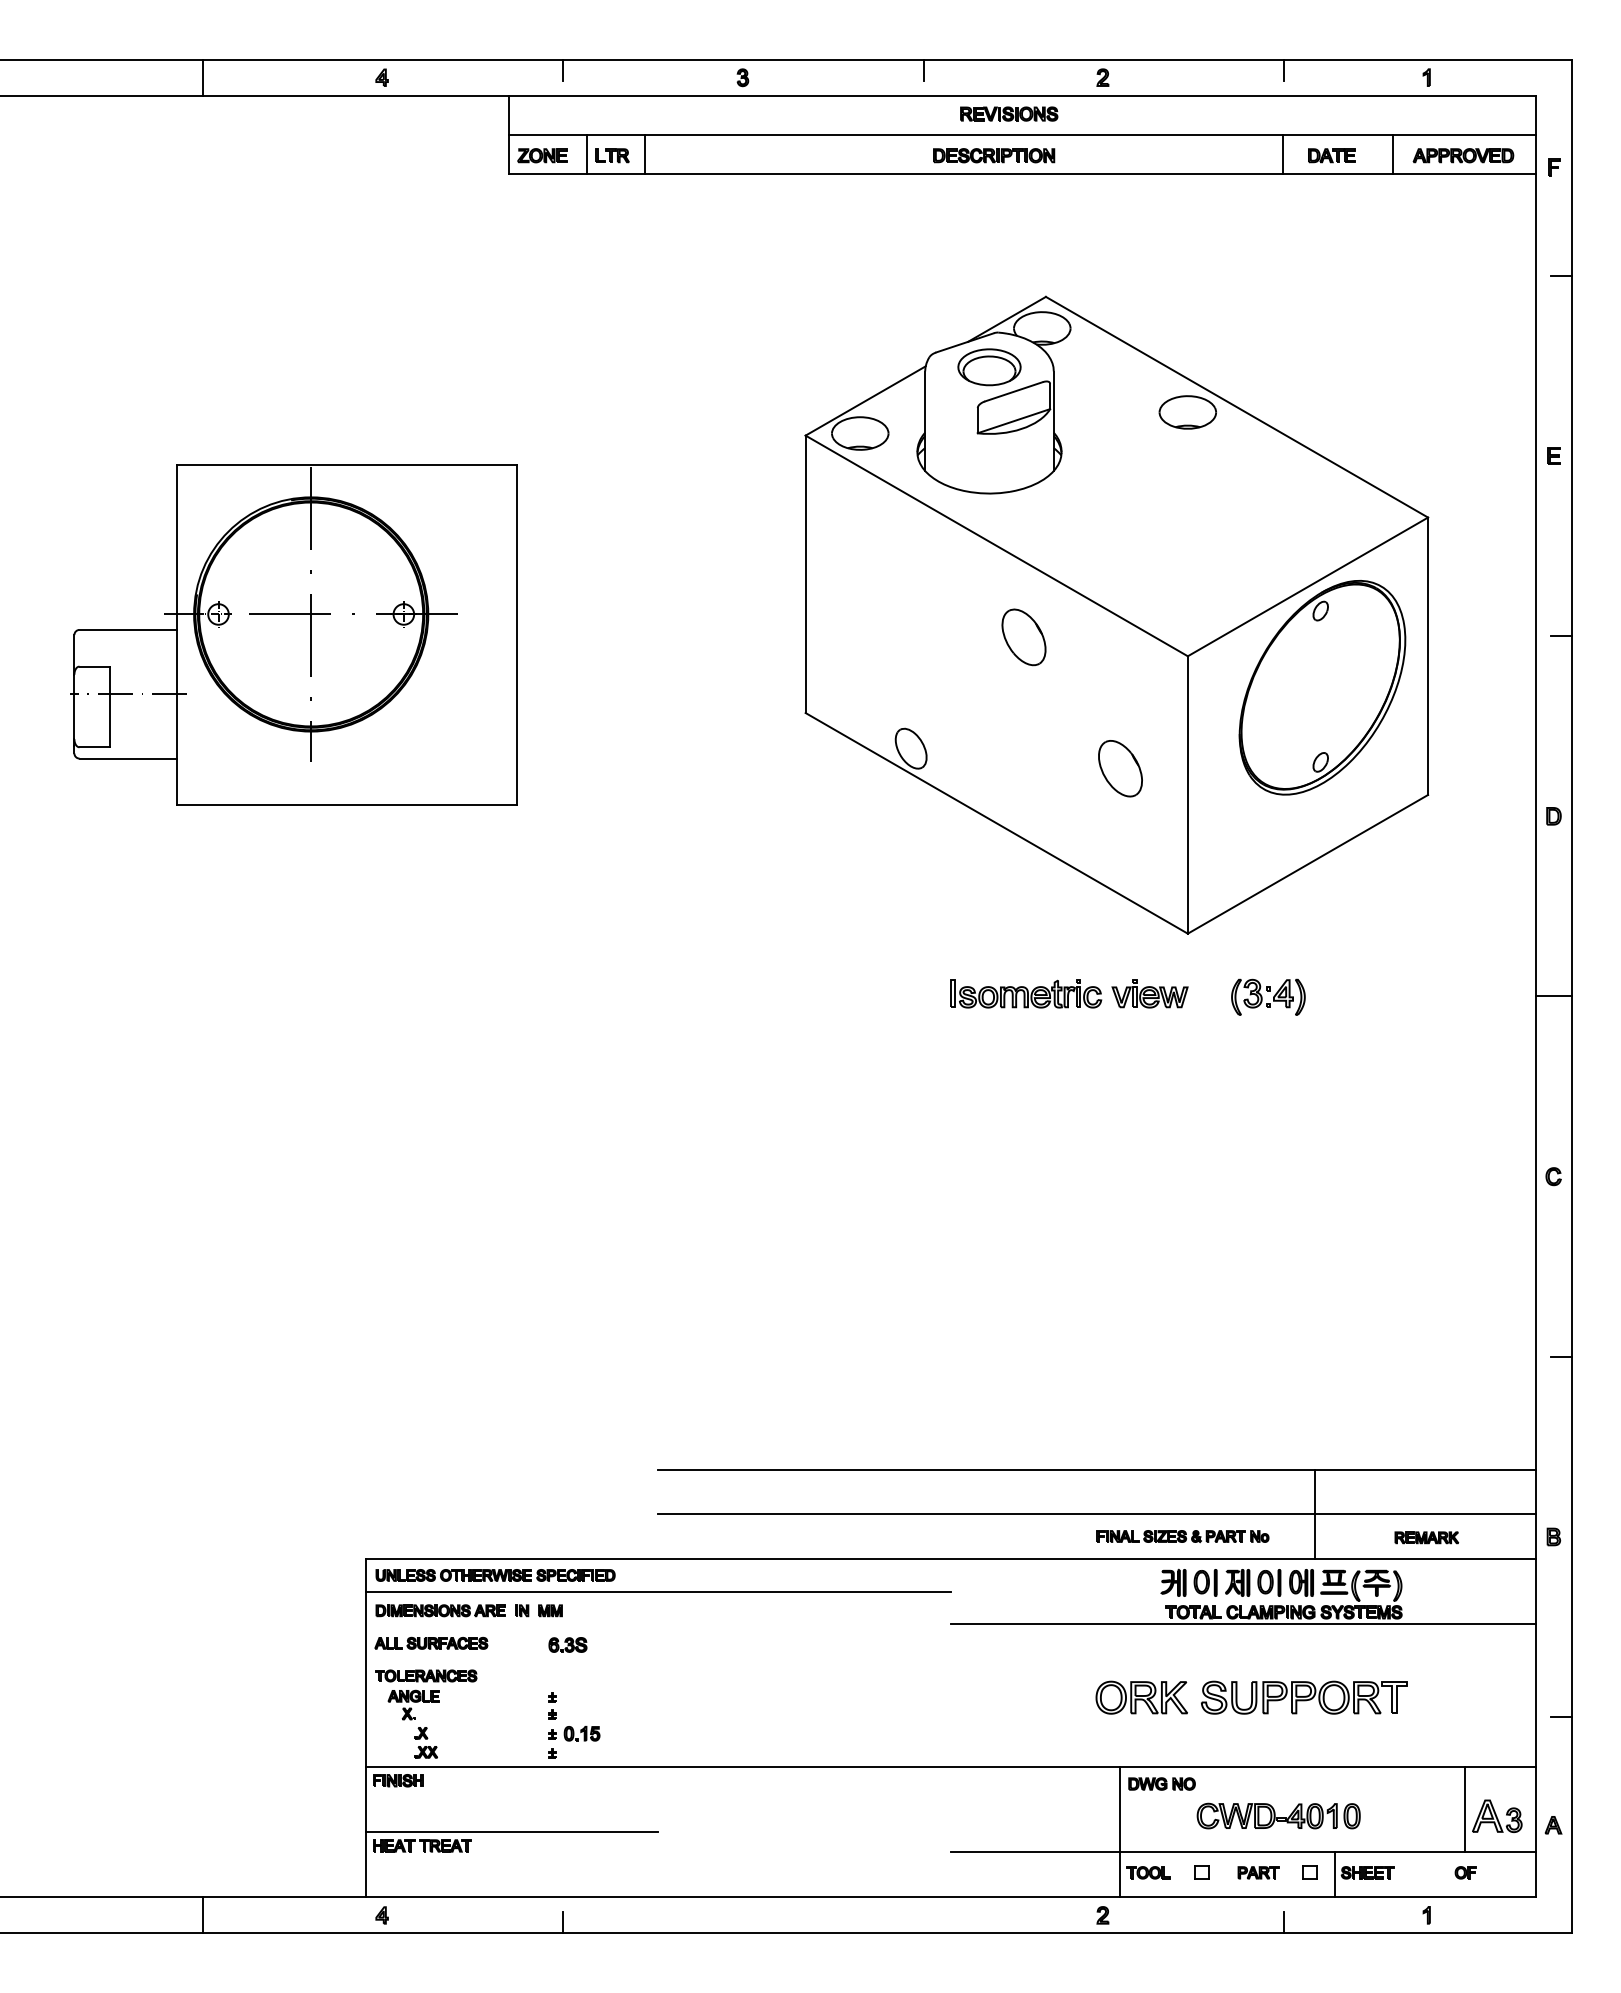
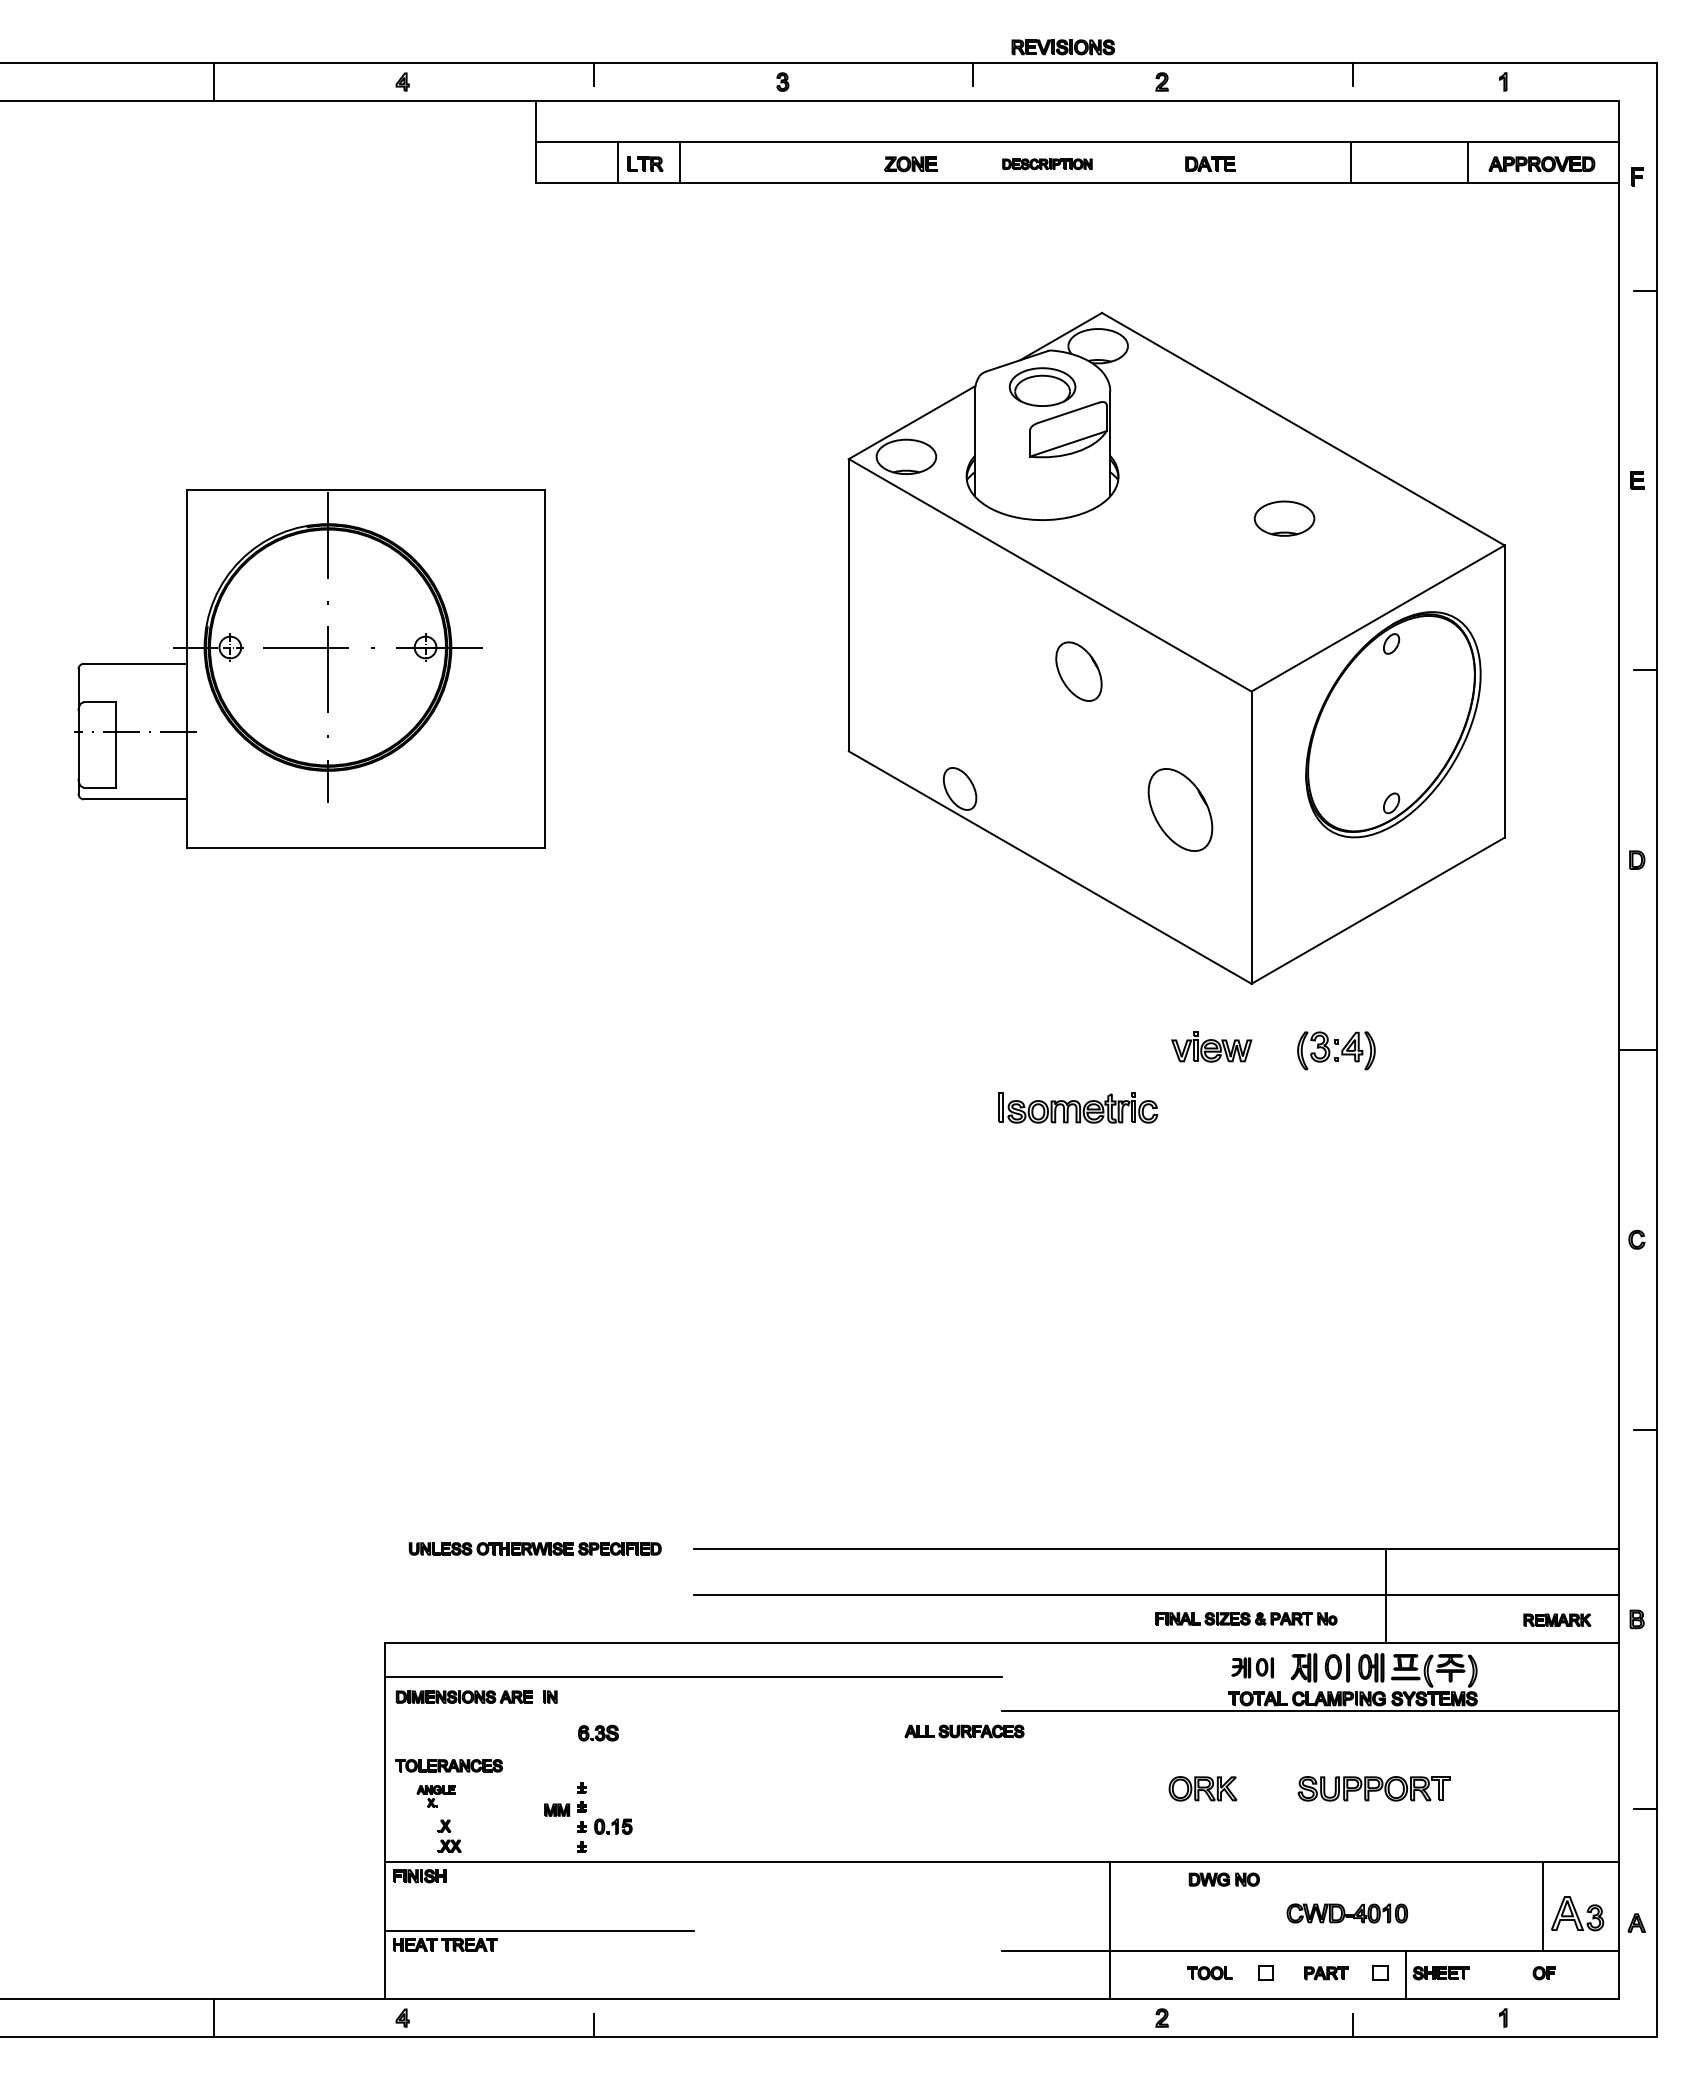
part: (1008, 114) -> (1062, 47), moved
part: (542, 155) -> (910, 164), moved
part: (994, 155) -> (1047, 164), size x0.7
part: (1332, 155) -> (1210, 163), moved
part: (1187, 412) -> (1284, 518), moved
part: (1120, 768) -> (1180, 809), size x1.4
part: (1026, 993) -> (1078, 1107), moved
part: (1427, 1537) -> (1557, 1619), moved
part: (494, 1575) -> (534, 1548), moved
part: (1188, 1582) -> (1252, 1667), size x0.7
part: (550, 1610) -> (557, 1809), moved
part: (431, 1643) -> (964, 1731), moved
part: (1141, 1697) -> (1202, 1788), size x0.7
part: (1304, 1697) -> (1374, 1788), size x0.7
part: (413, 1705) -> (435, 1796), size x0.7
part: (1278, 1816) -> (1347, 1913), size x0.7
line: (1120, 1832) -> (1110, 1930), moved

